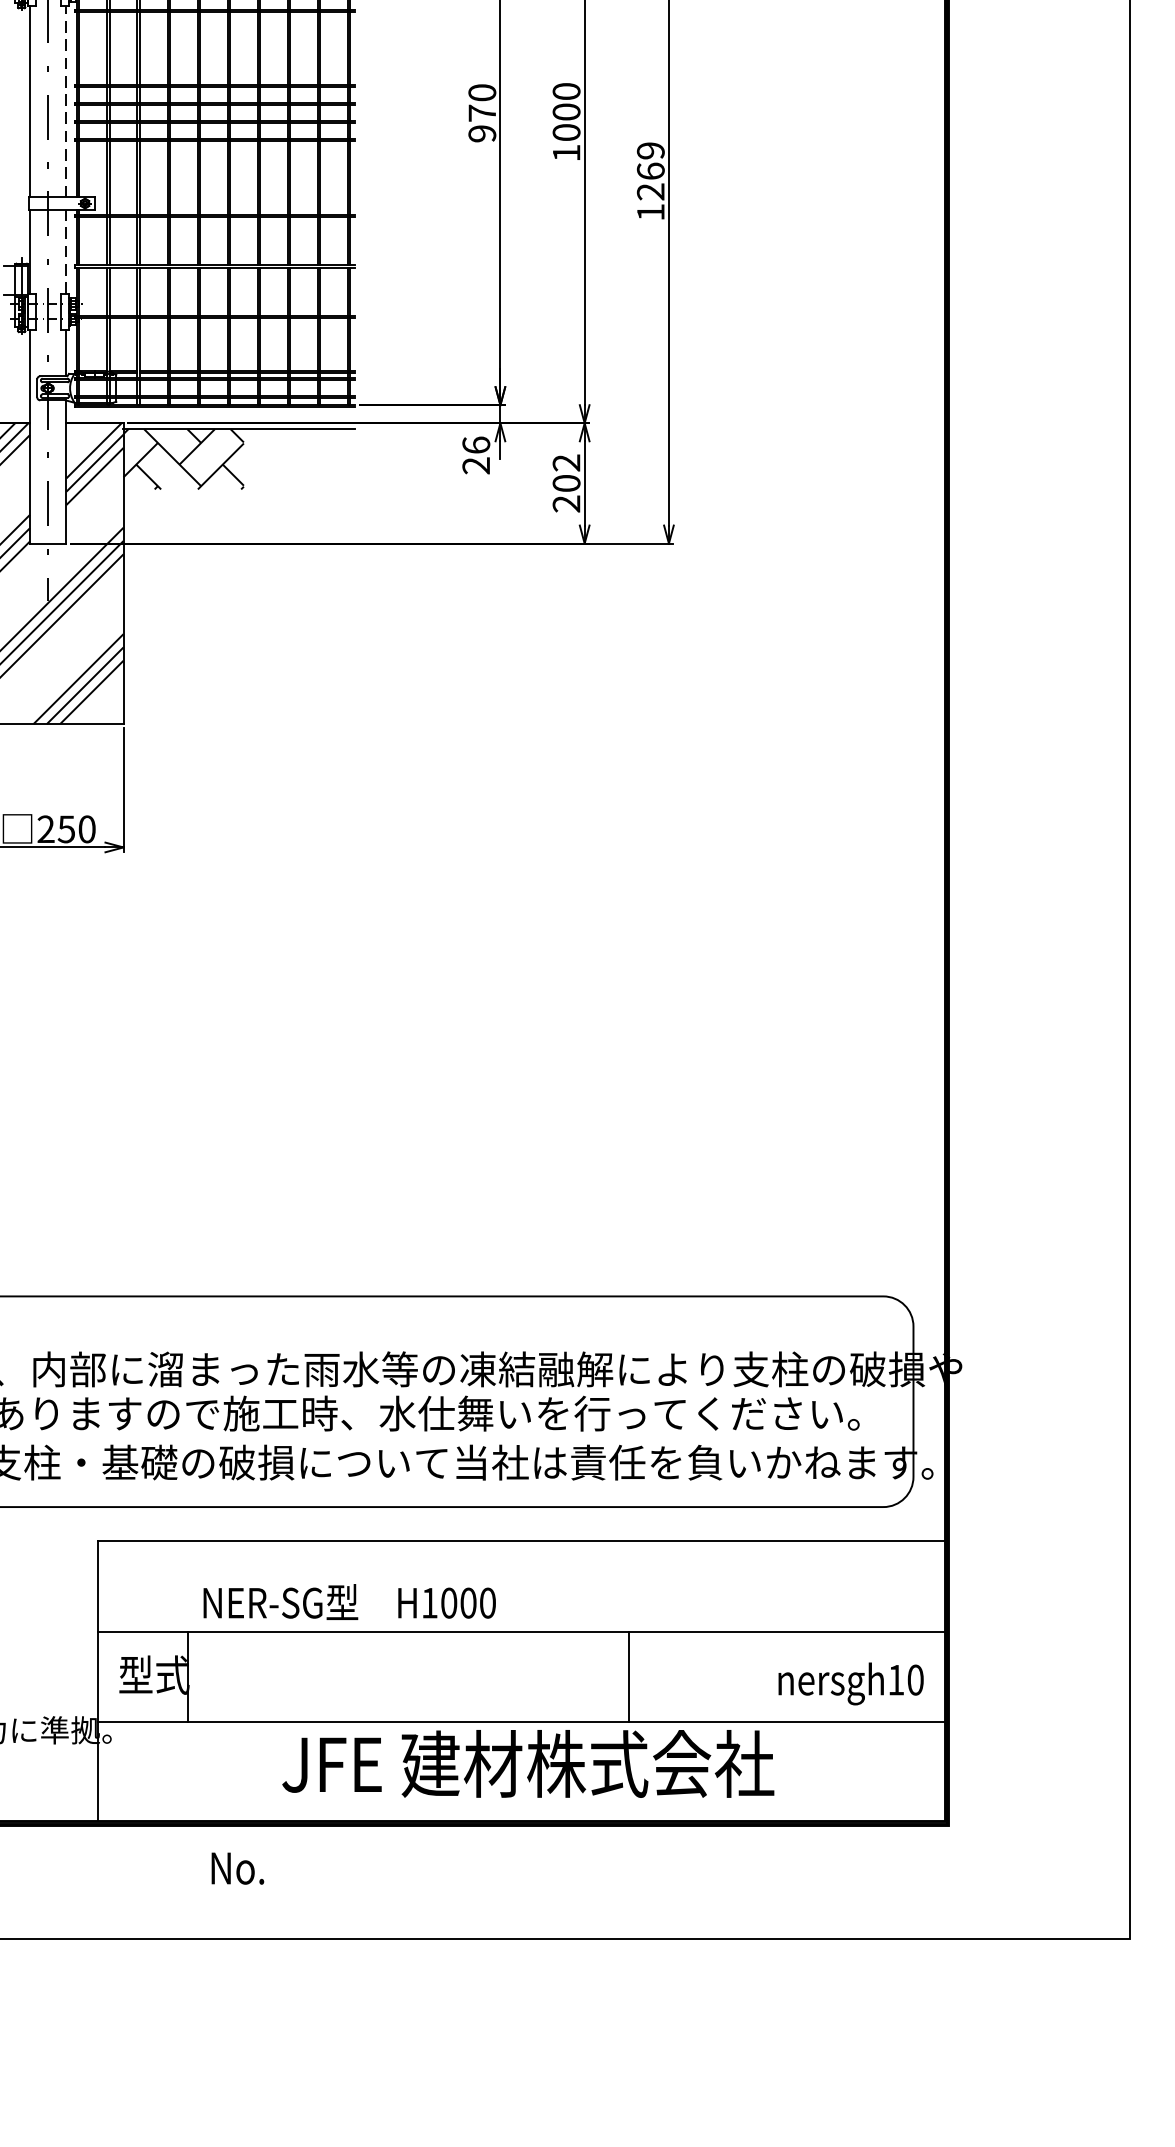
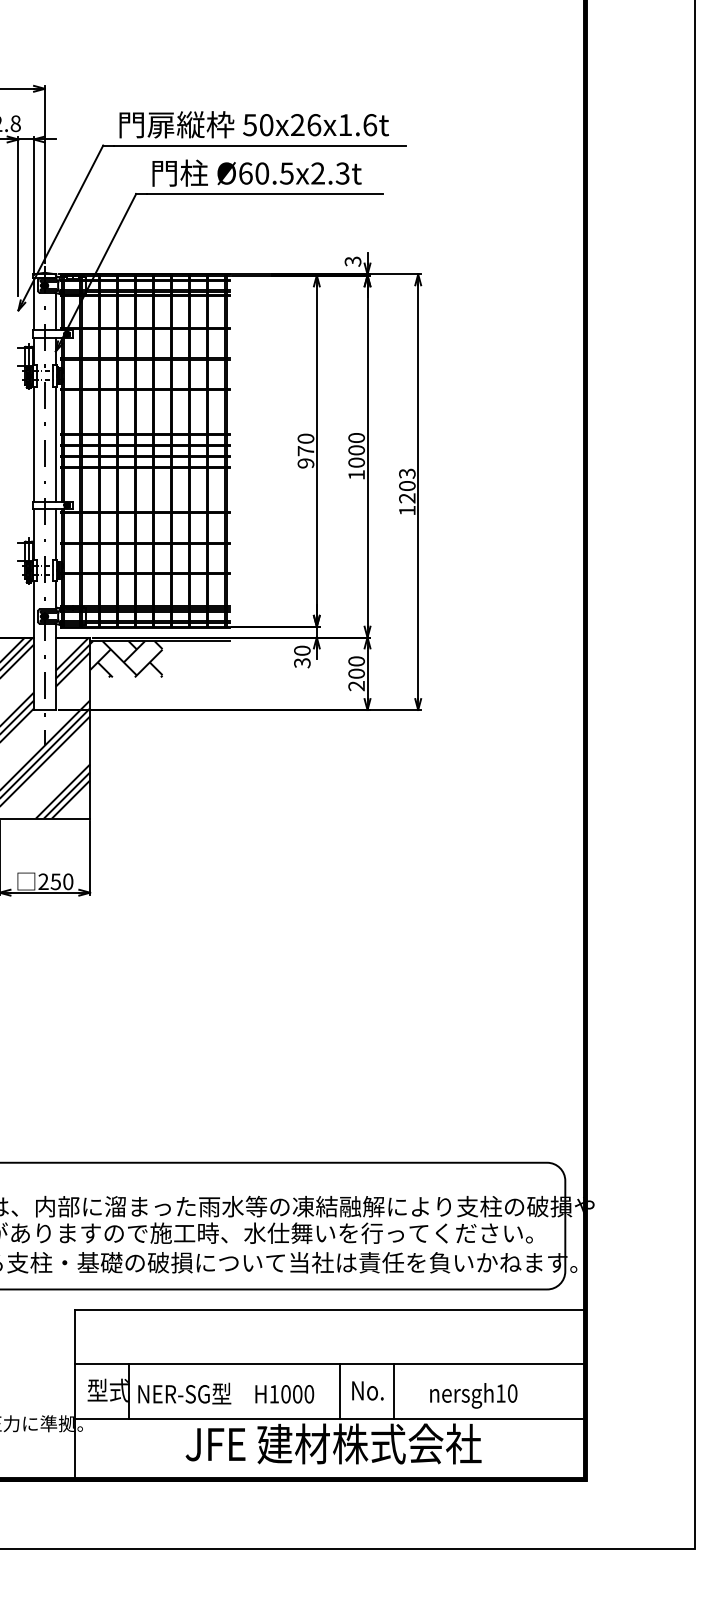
line: (65, 100) -> (55, 443), dashed -> solid
text: (651, 160) -> (407, 479), 1269 -> 1203
line: (65, 250) -> (55, 533), dashed -> solid
text: (476, 454) -> (302, 656), 26 -> 30
text: (566, 463) -> (356, 661), 202 -> 200
text: (350, 1601) -> (226, 1393), moved
line: (538, 1676) -> (339, 1391), added
text: (850, 1683) -> (473, 1395), moved
text: (237, 1867) -> (367, 1390), moved

